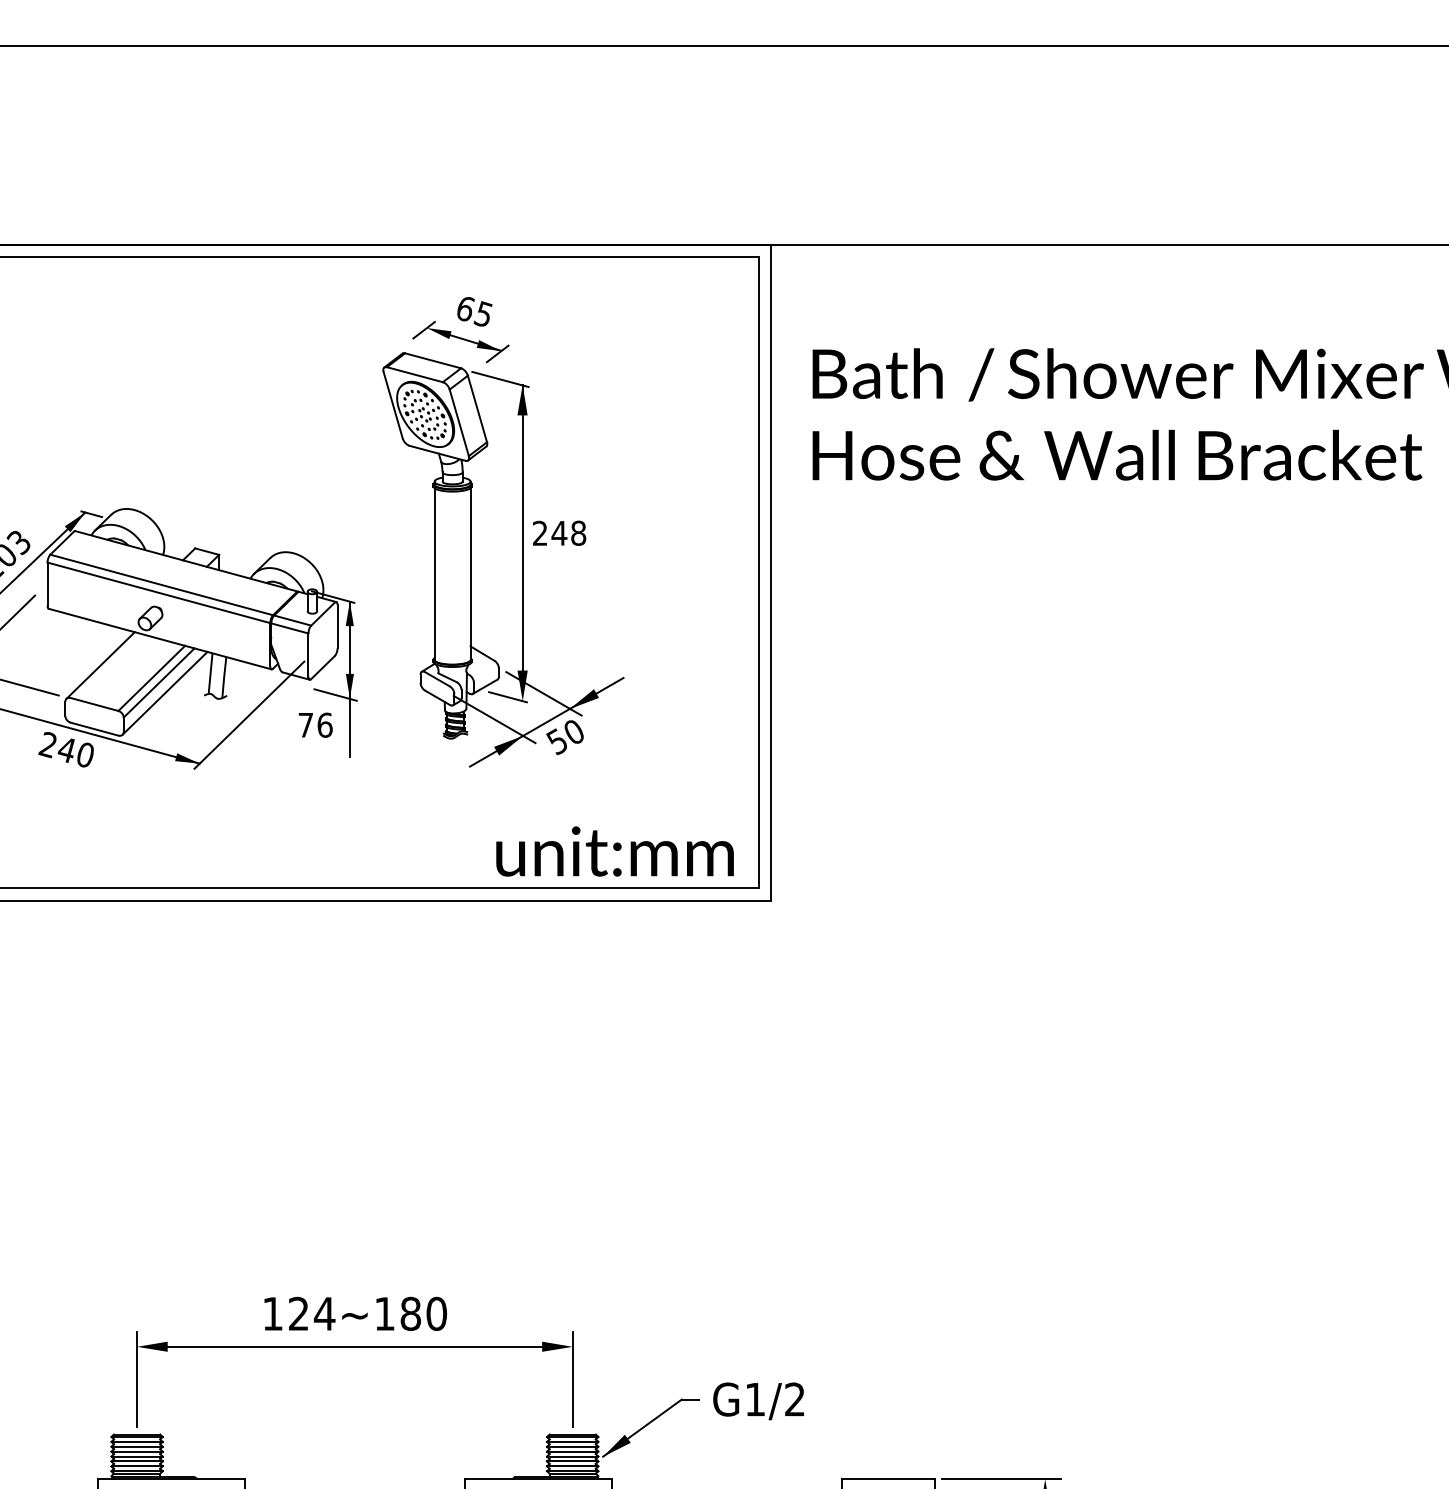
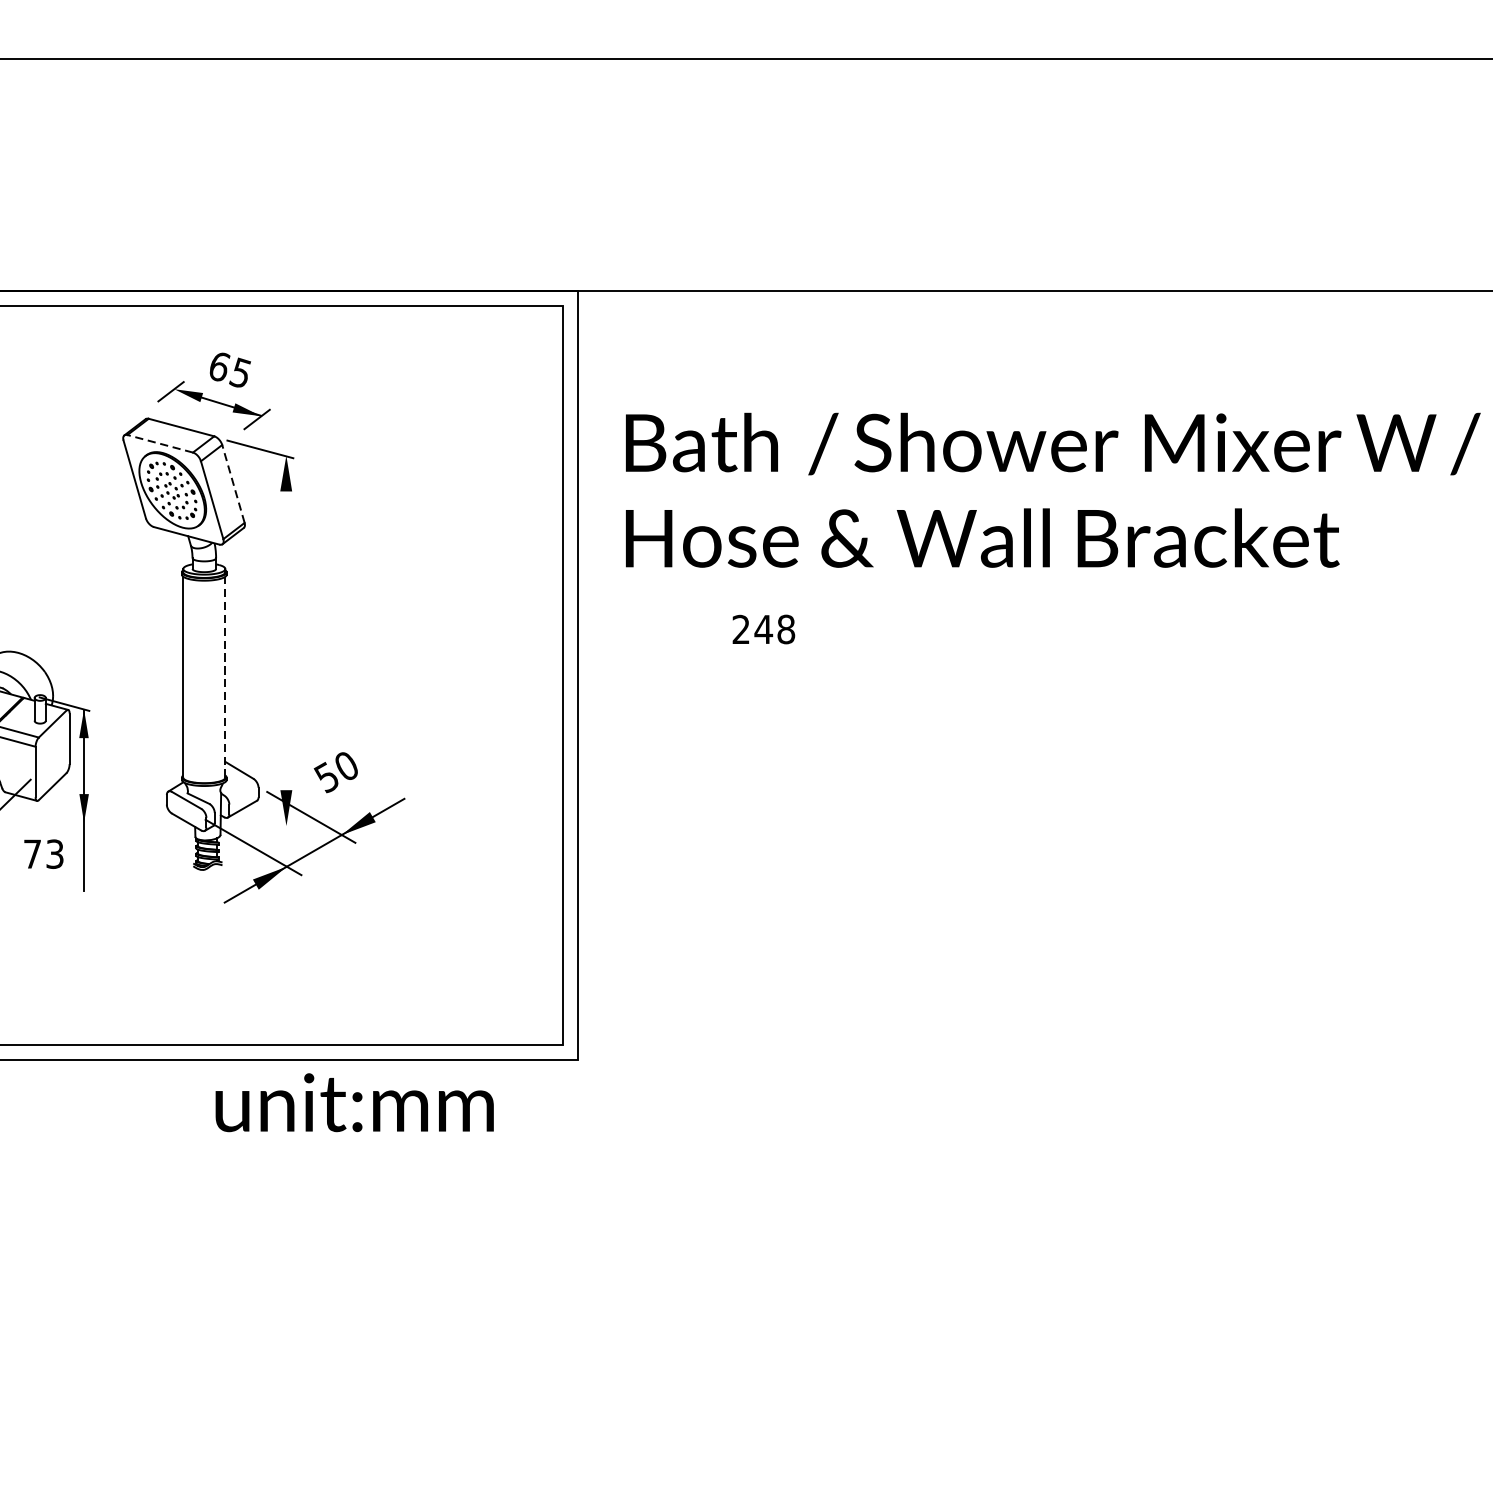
line: (414, 374) -> (159, 443), solid -> dashed
line: (477, 408) -> (233, 483), solid -> dashed
line: (522, 531) -> (286, 627), removed
text: (559, 532) -> (763, 628), moved
line: (470, 574) -> (225, 677), solid -> dashed
line: (335, 694) -> (67, 818), removed
line: (507, 697) -> (268, 821), removed
text: (324, 724) -> (54, 853), 76 -> 73
text: (564, 737) -> (335, 772), moved
text: (614, 851) -> (354, 1102), moved

